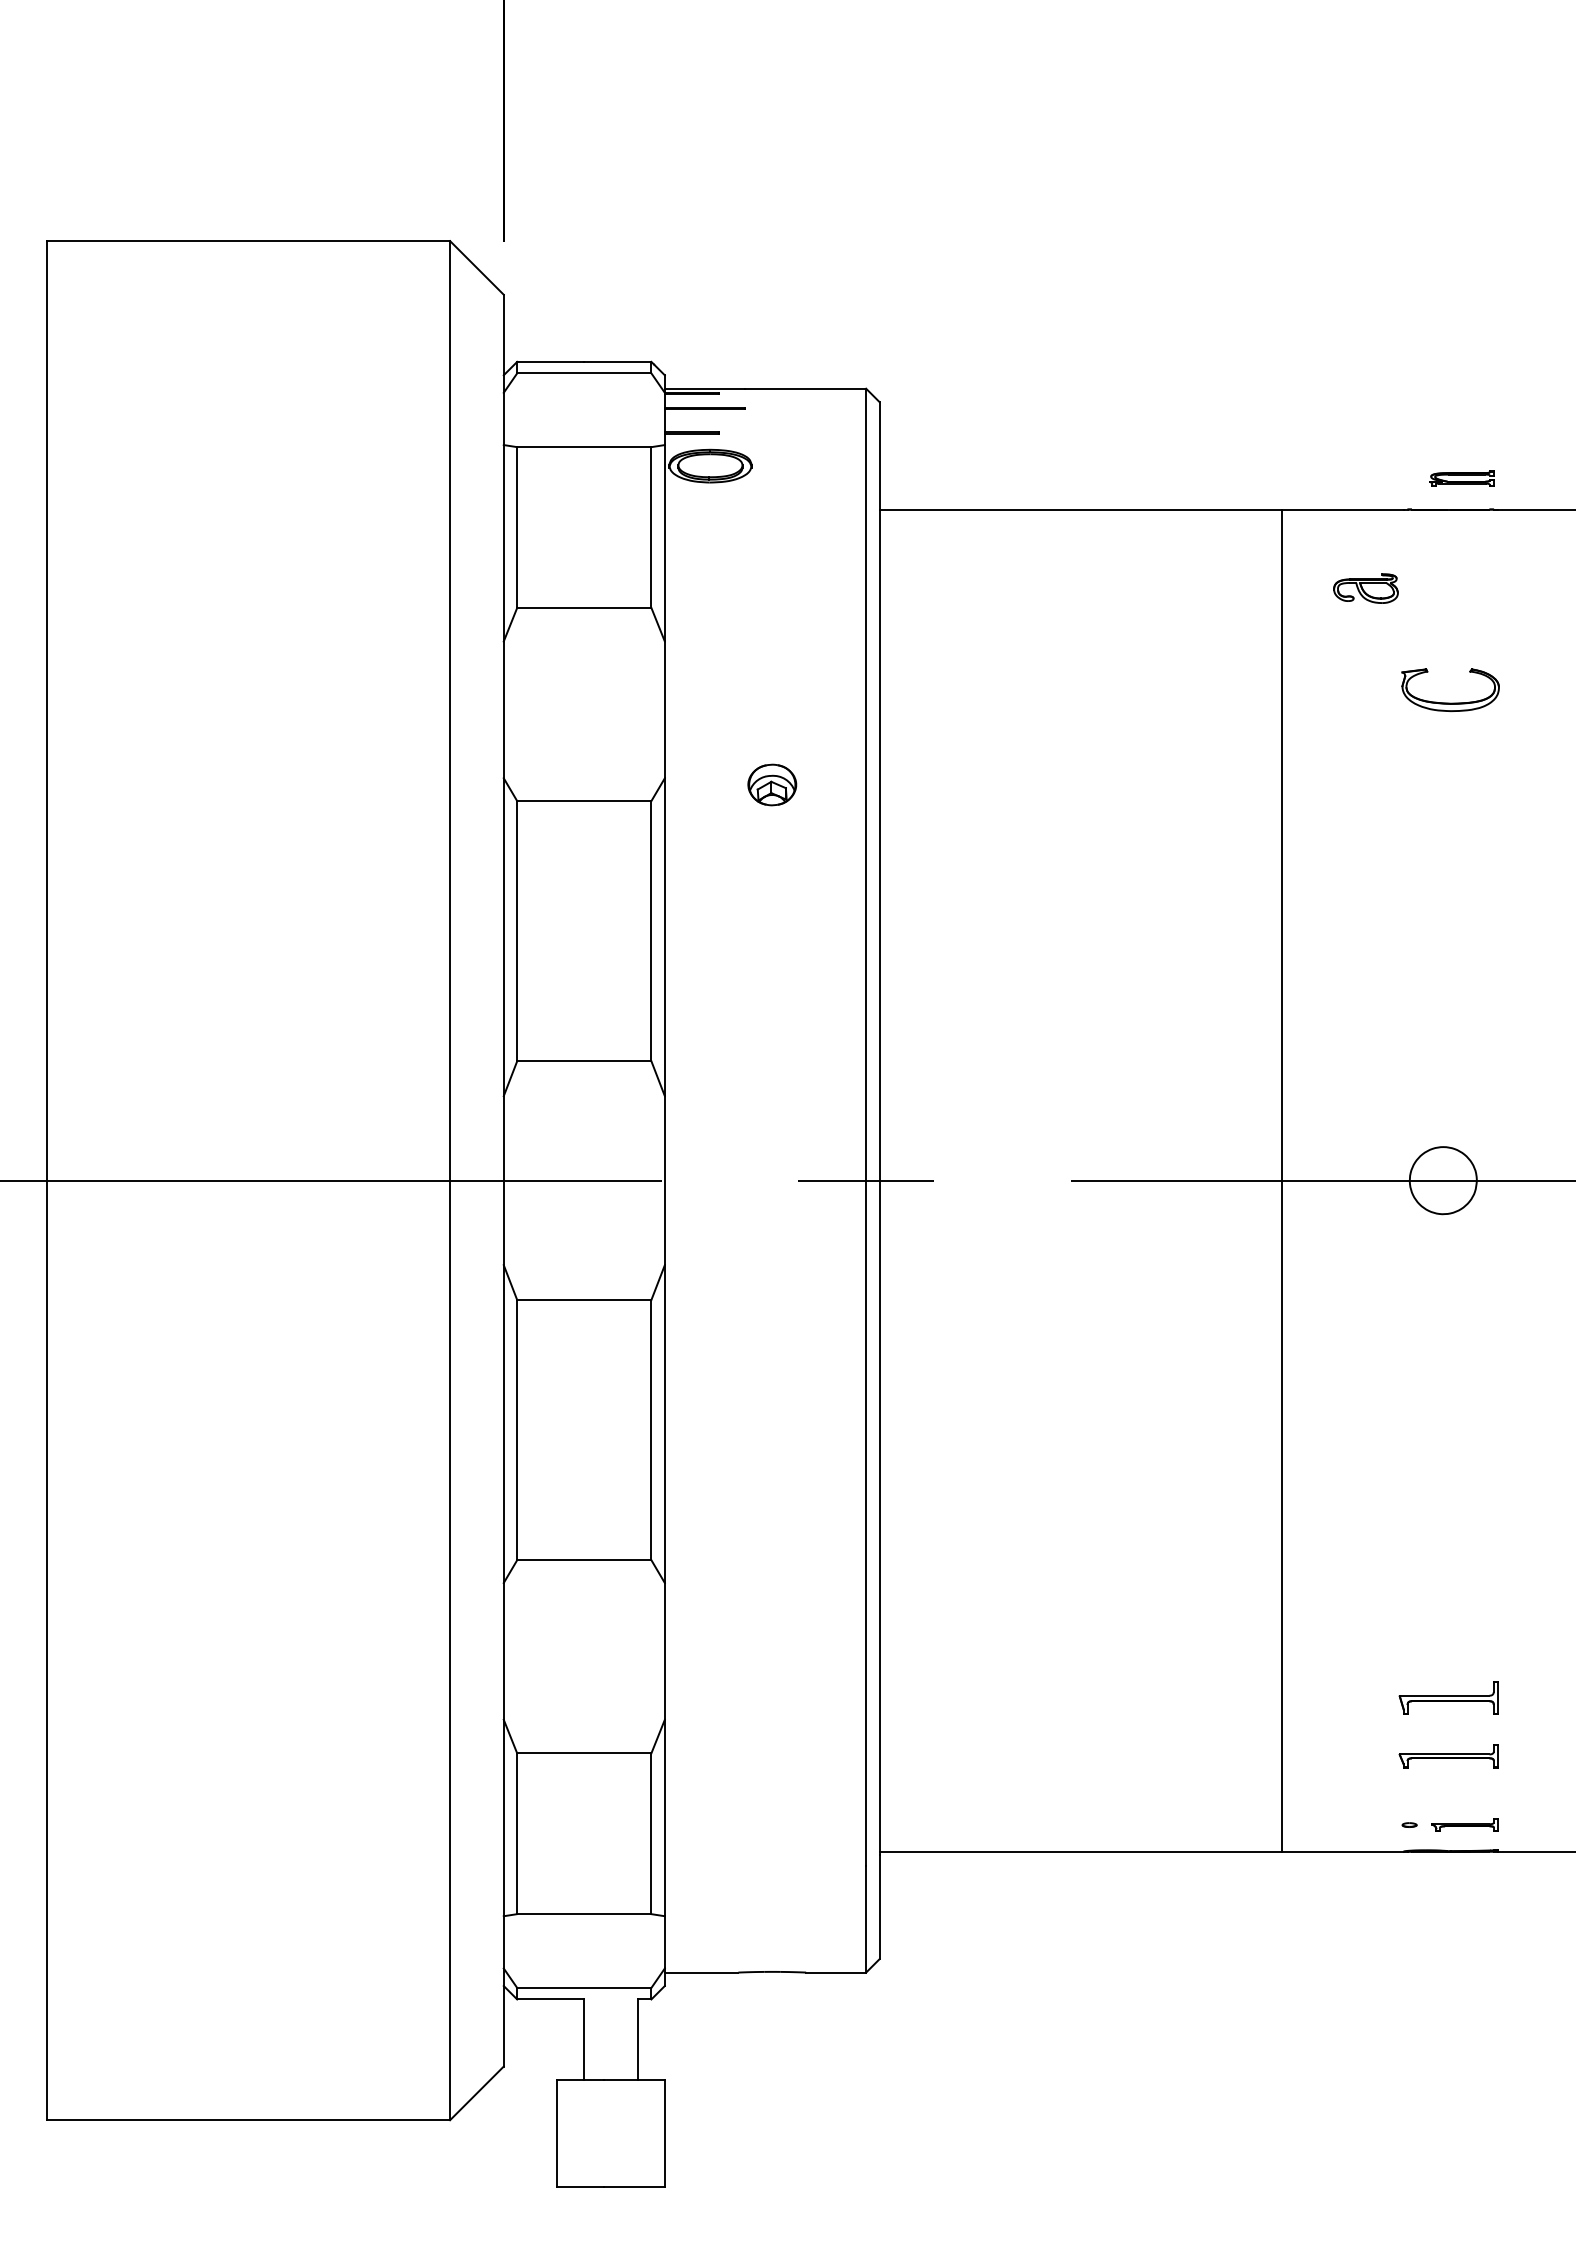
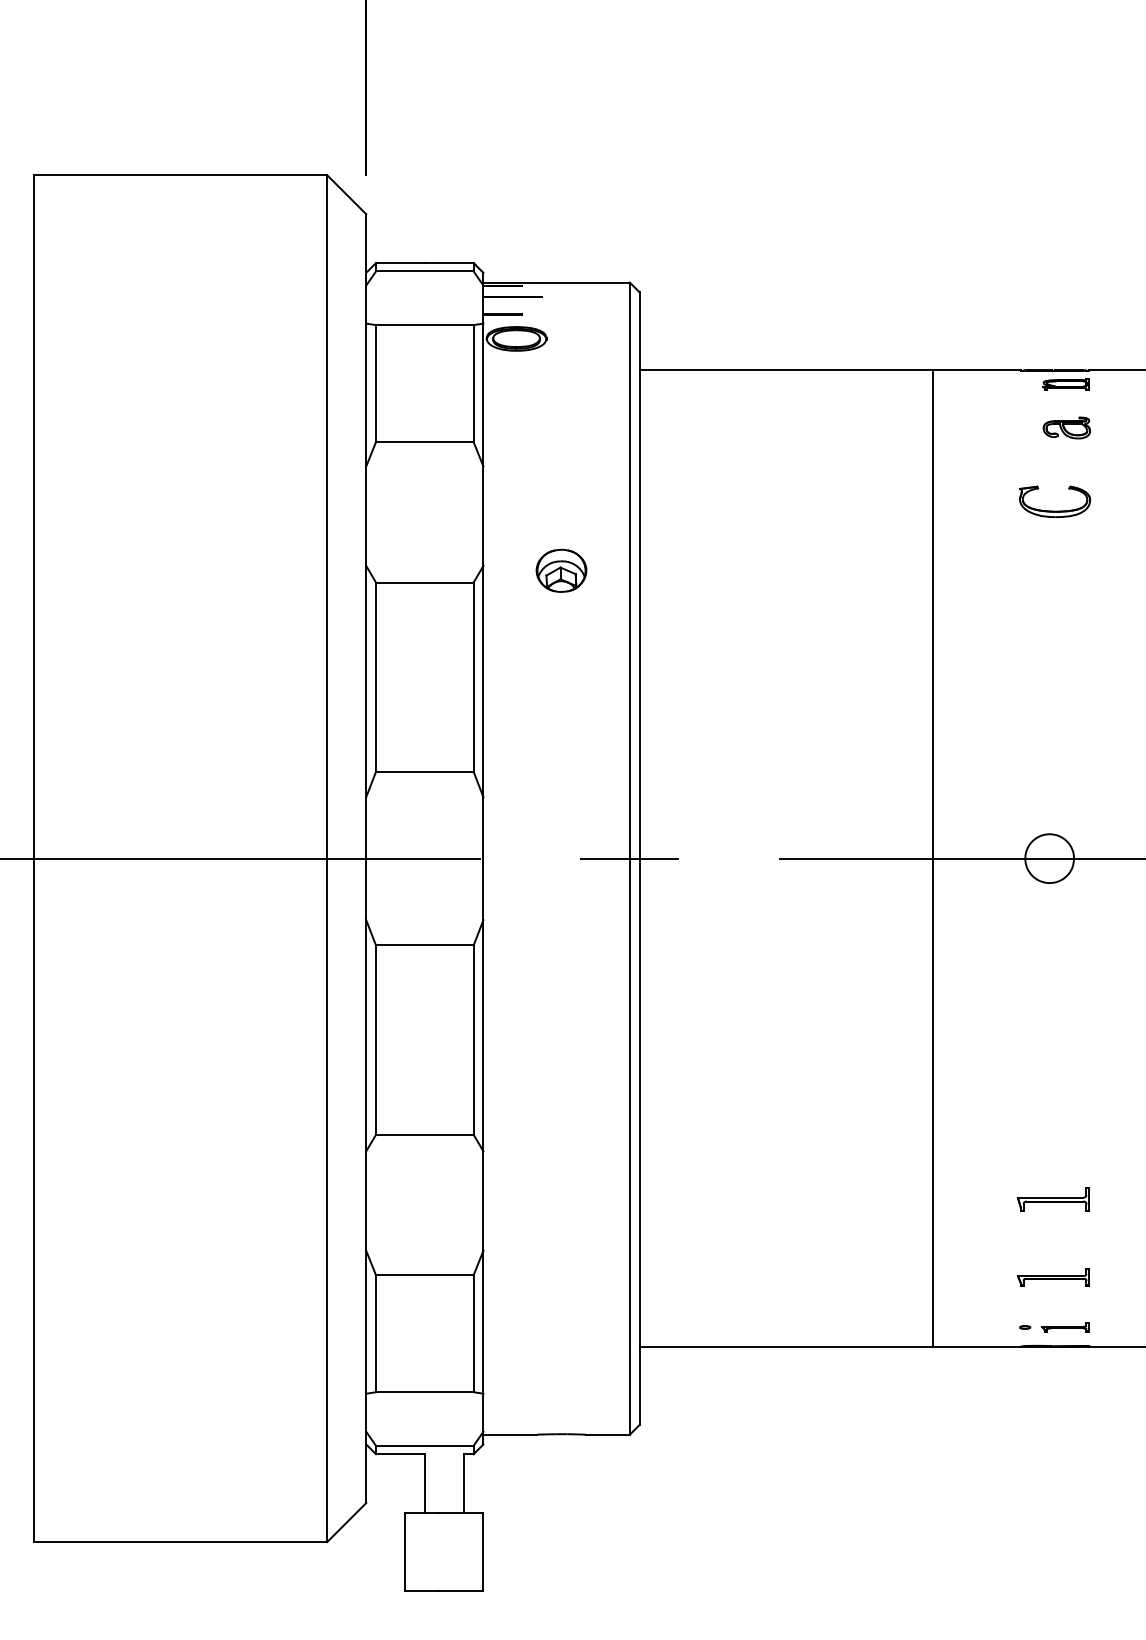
part: (1461, 478) -> (1065, 384), moved
part: (1365, 588) -> (1066, 427), moved
part: (772, 784) -> (561, 570), size x1.43
part: (1448, 1697) -> (1053, 1198), moved

